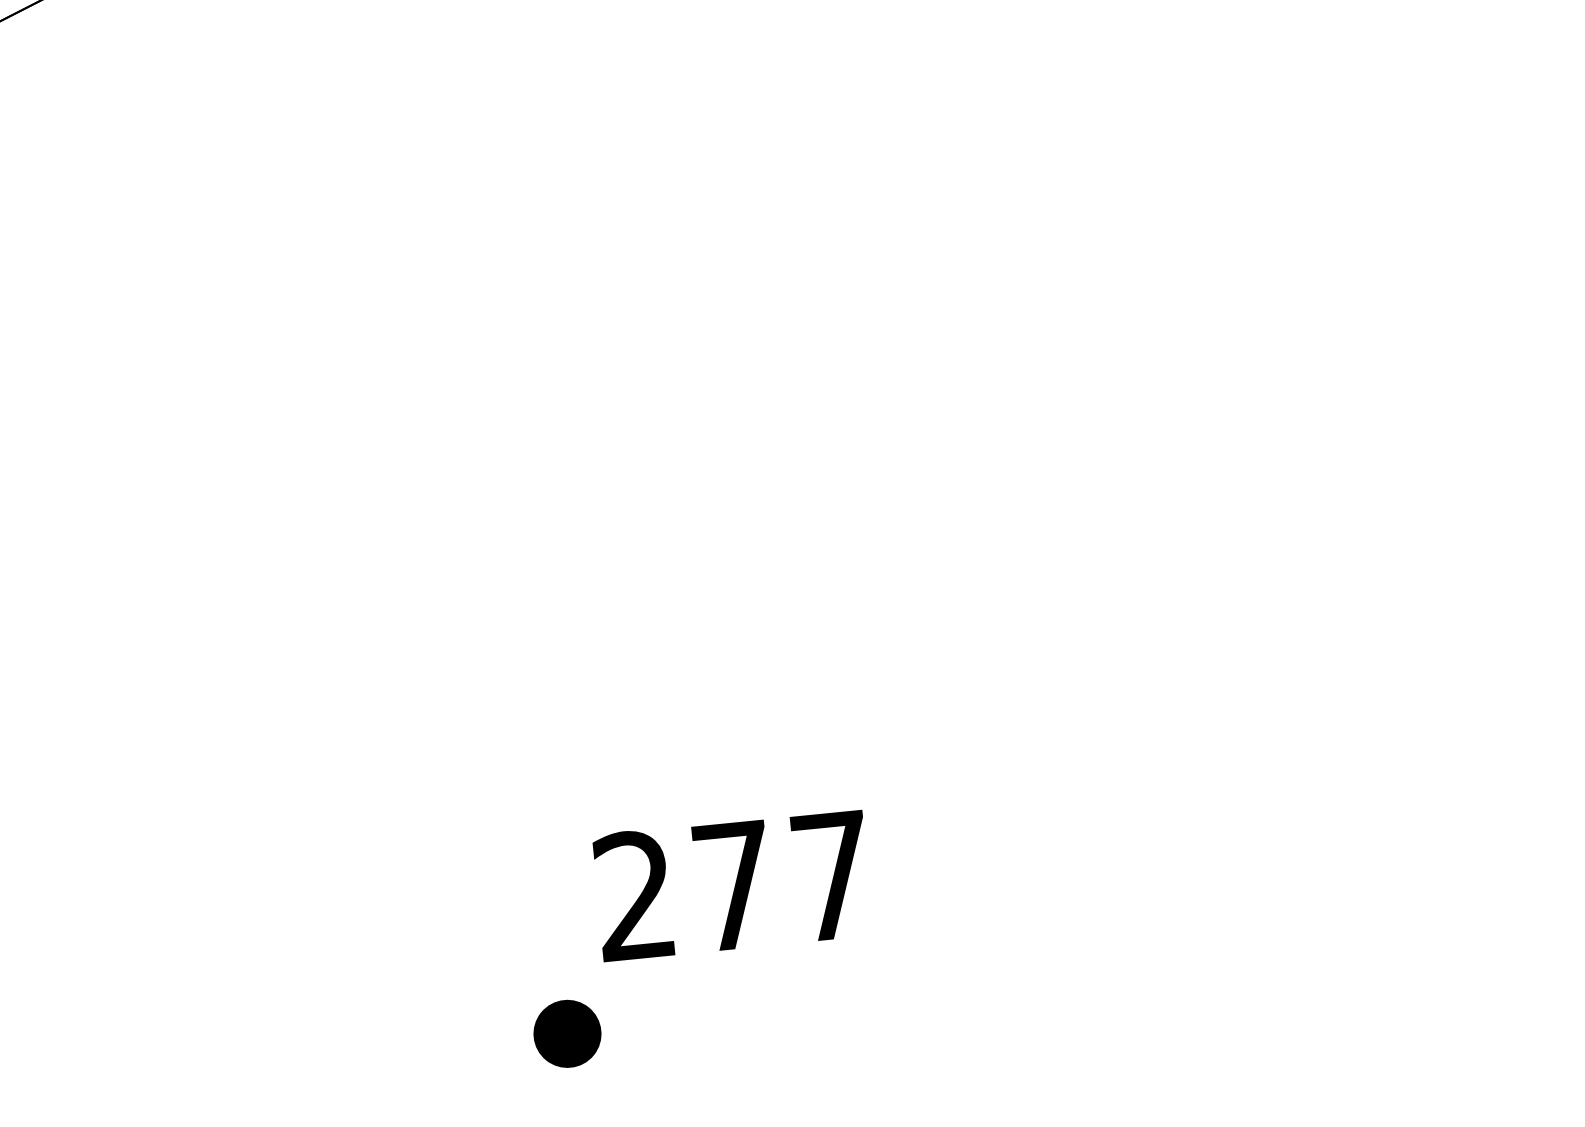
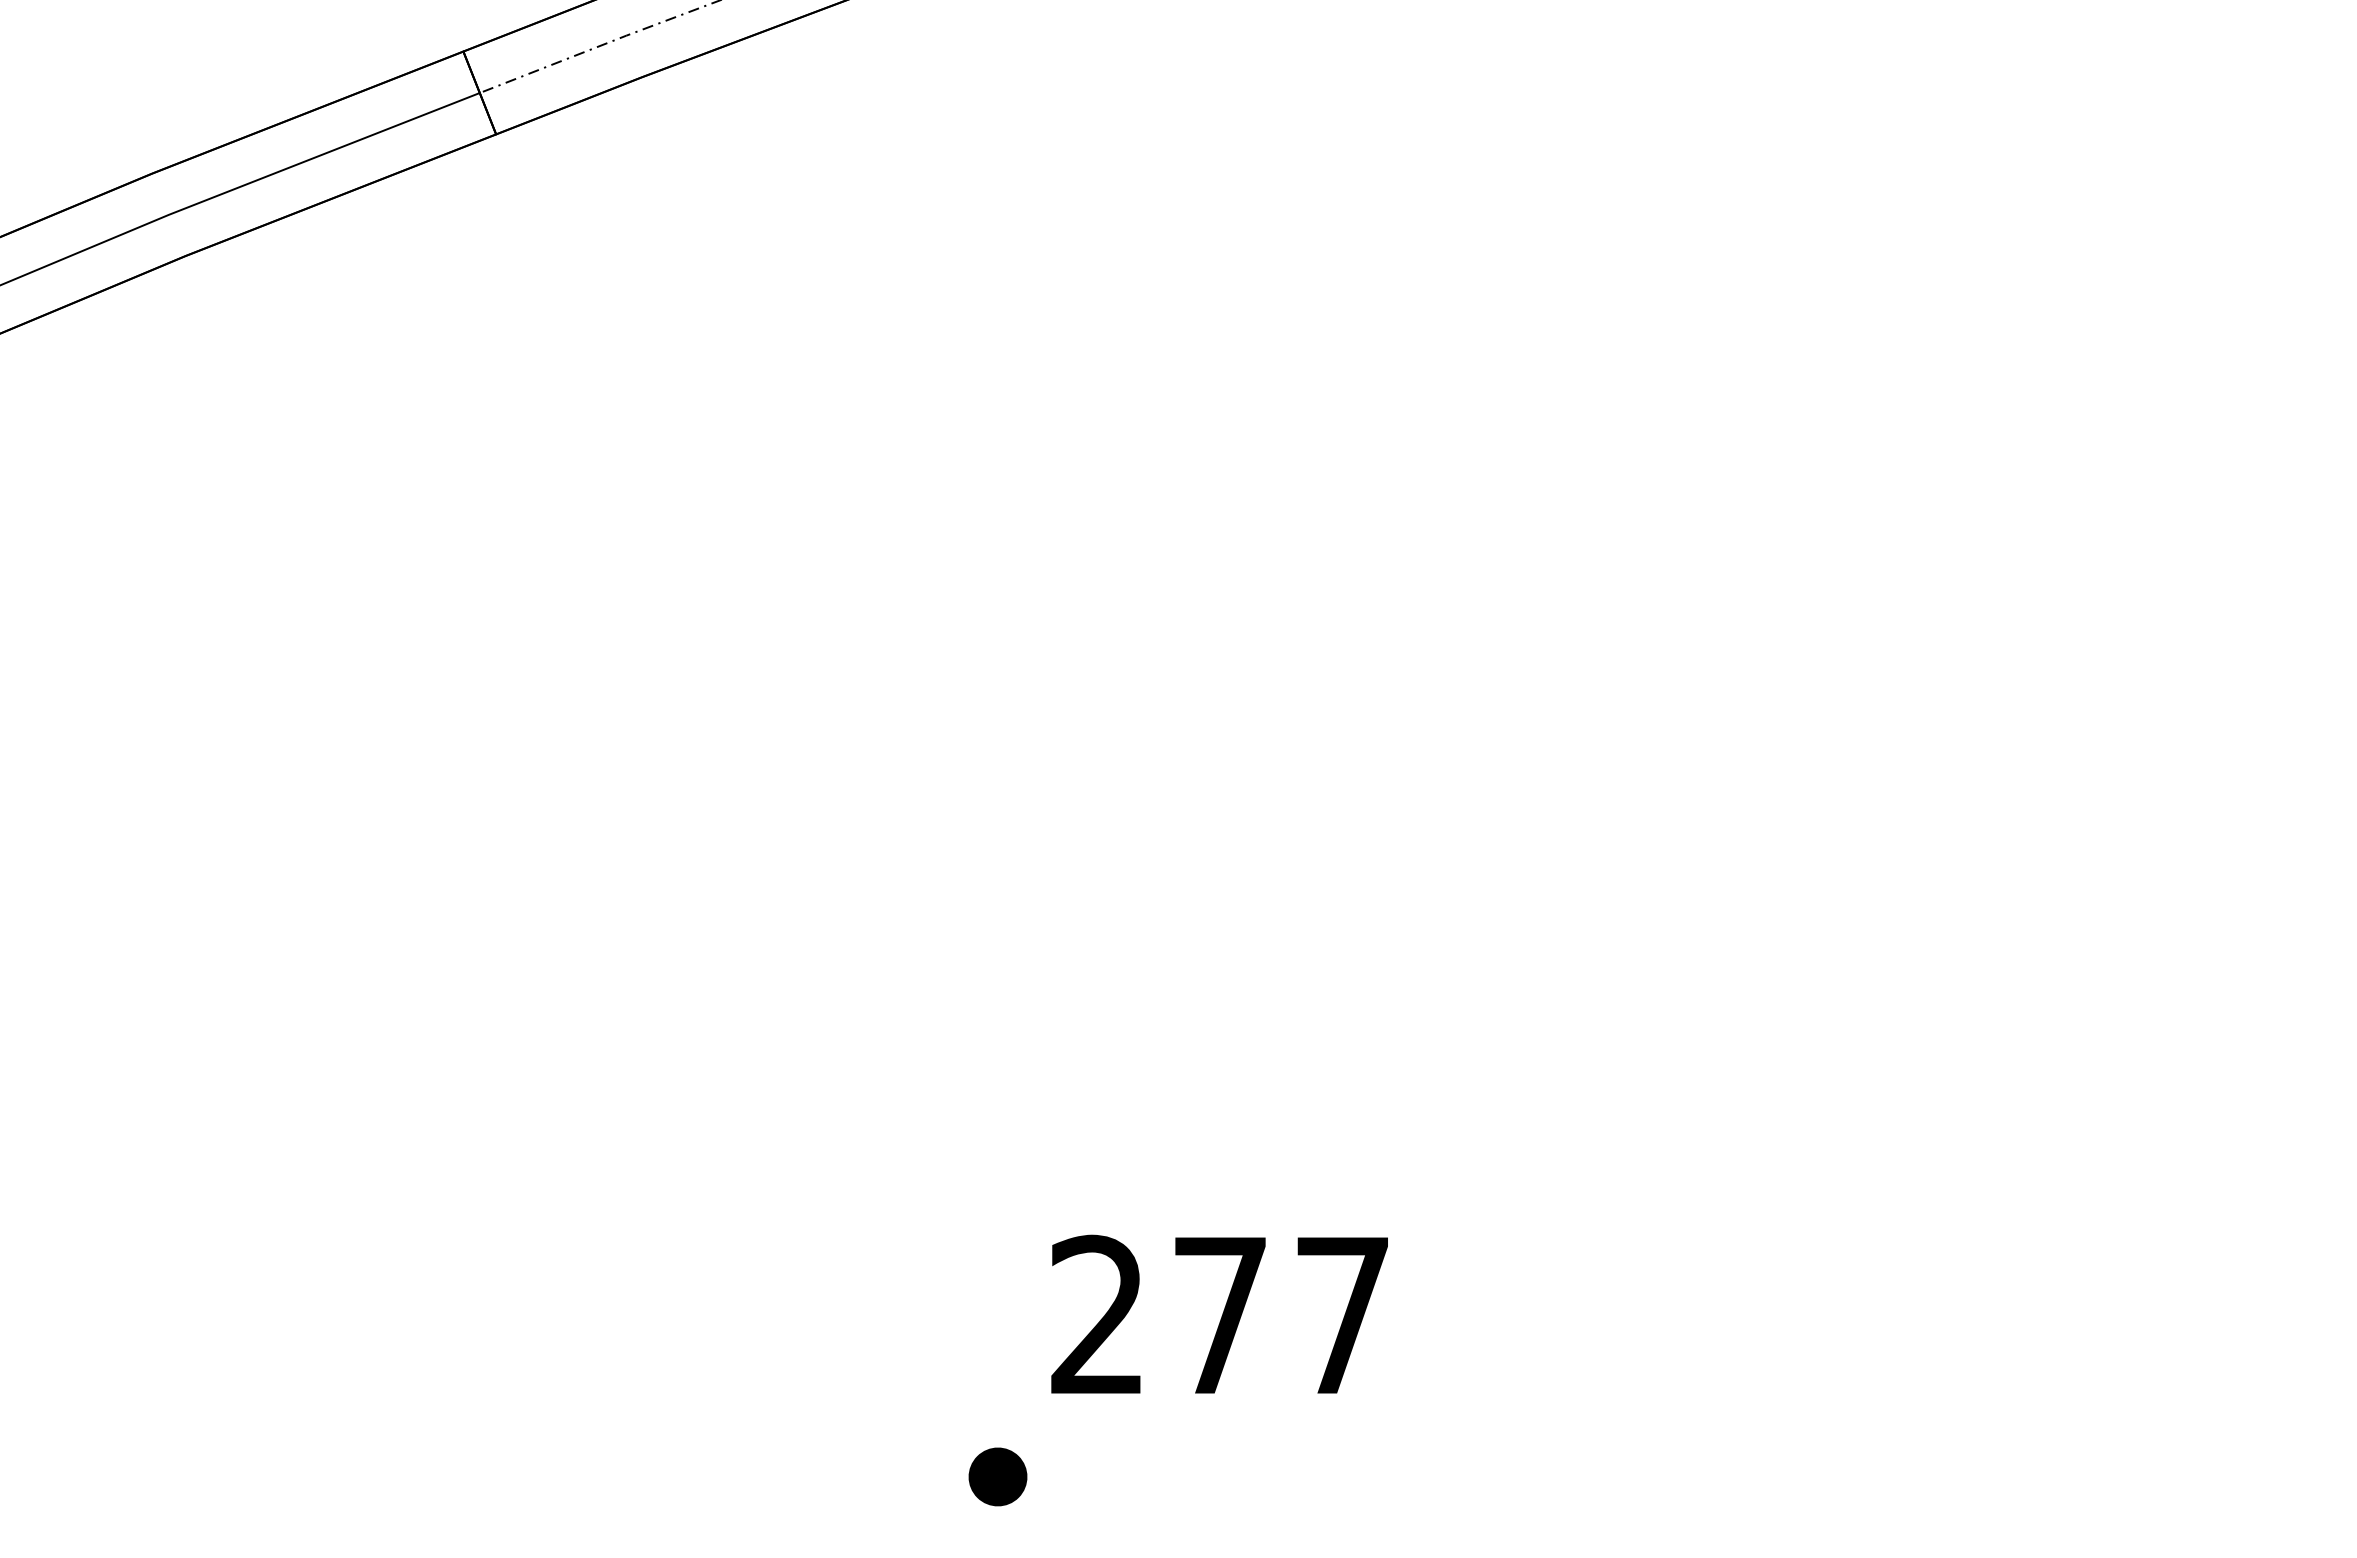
part: (567, 1033) -> (997, 1476), size x0.7

